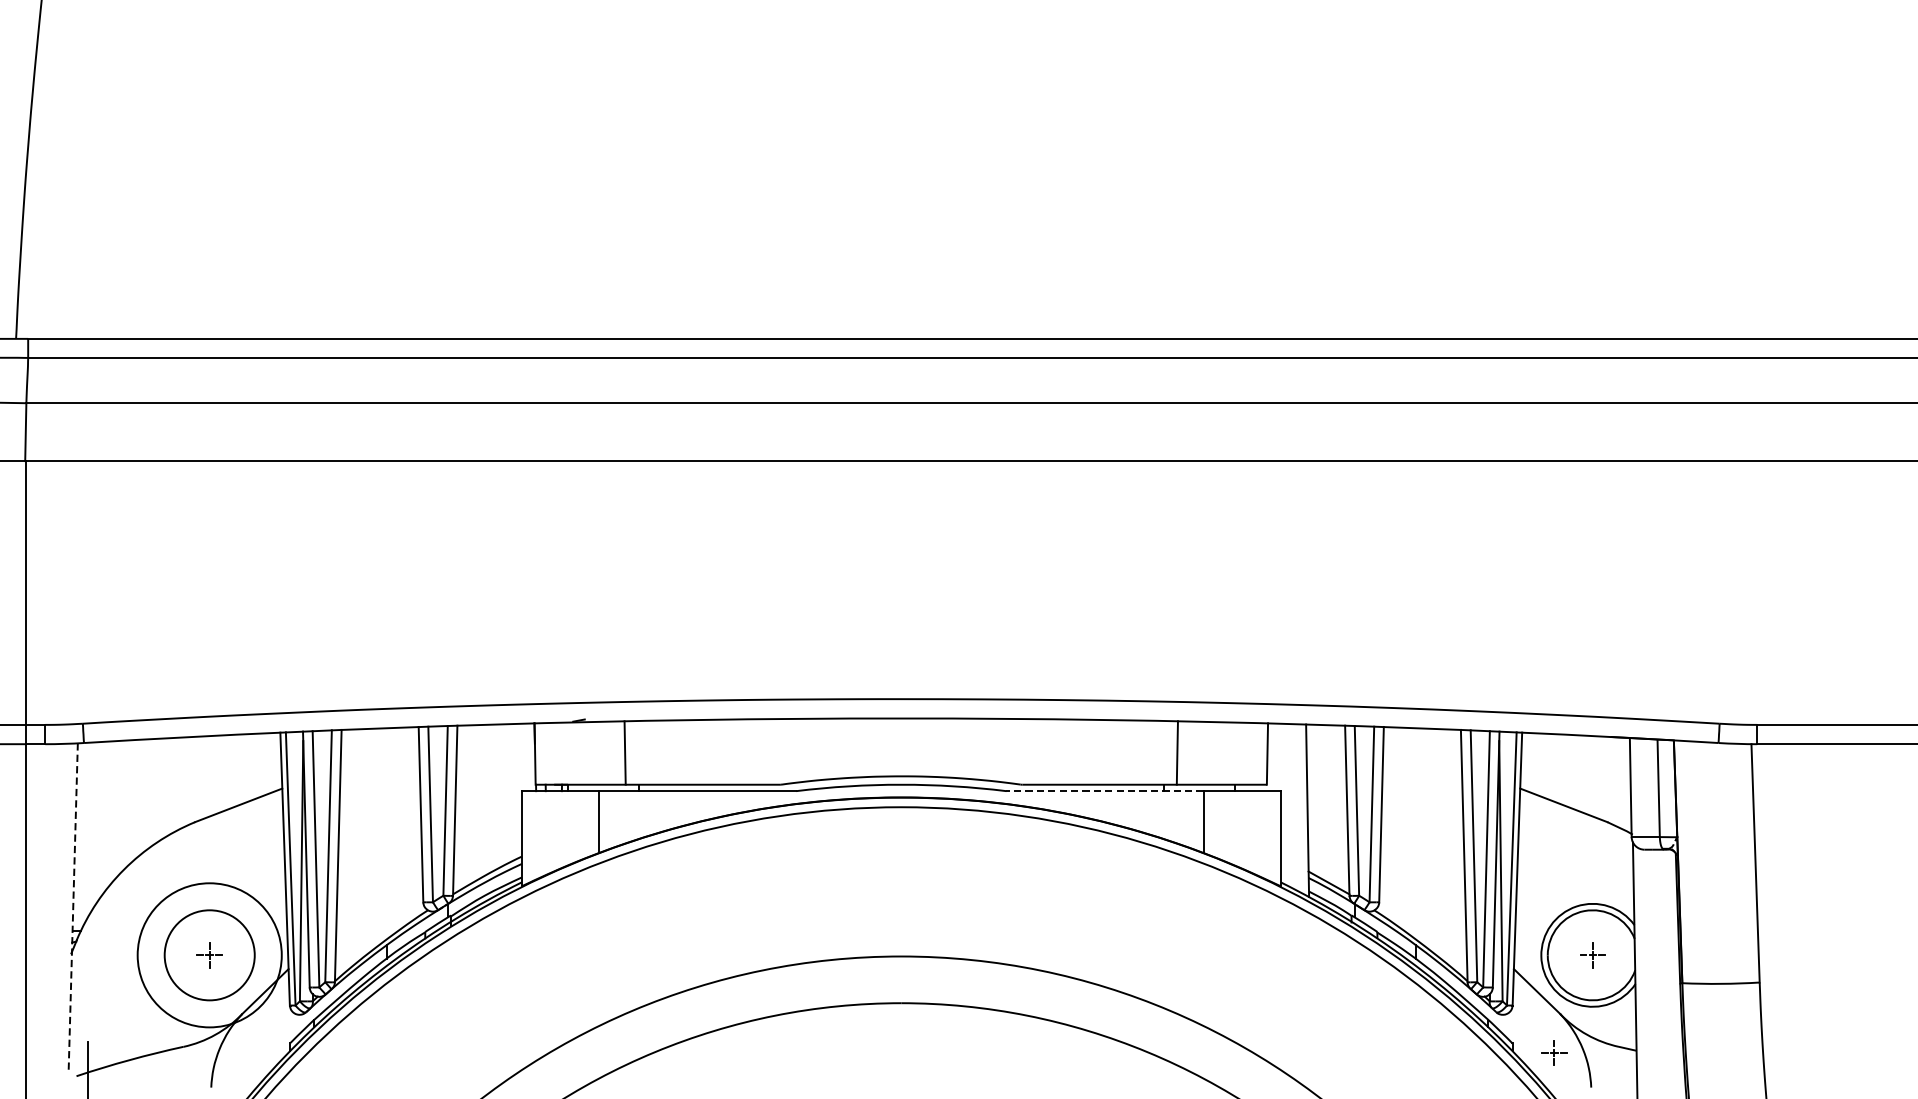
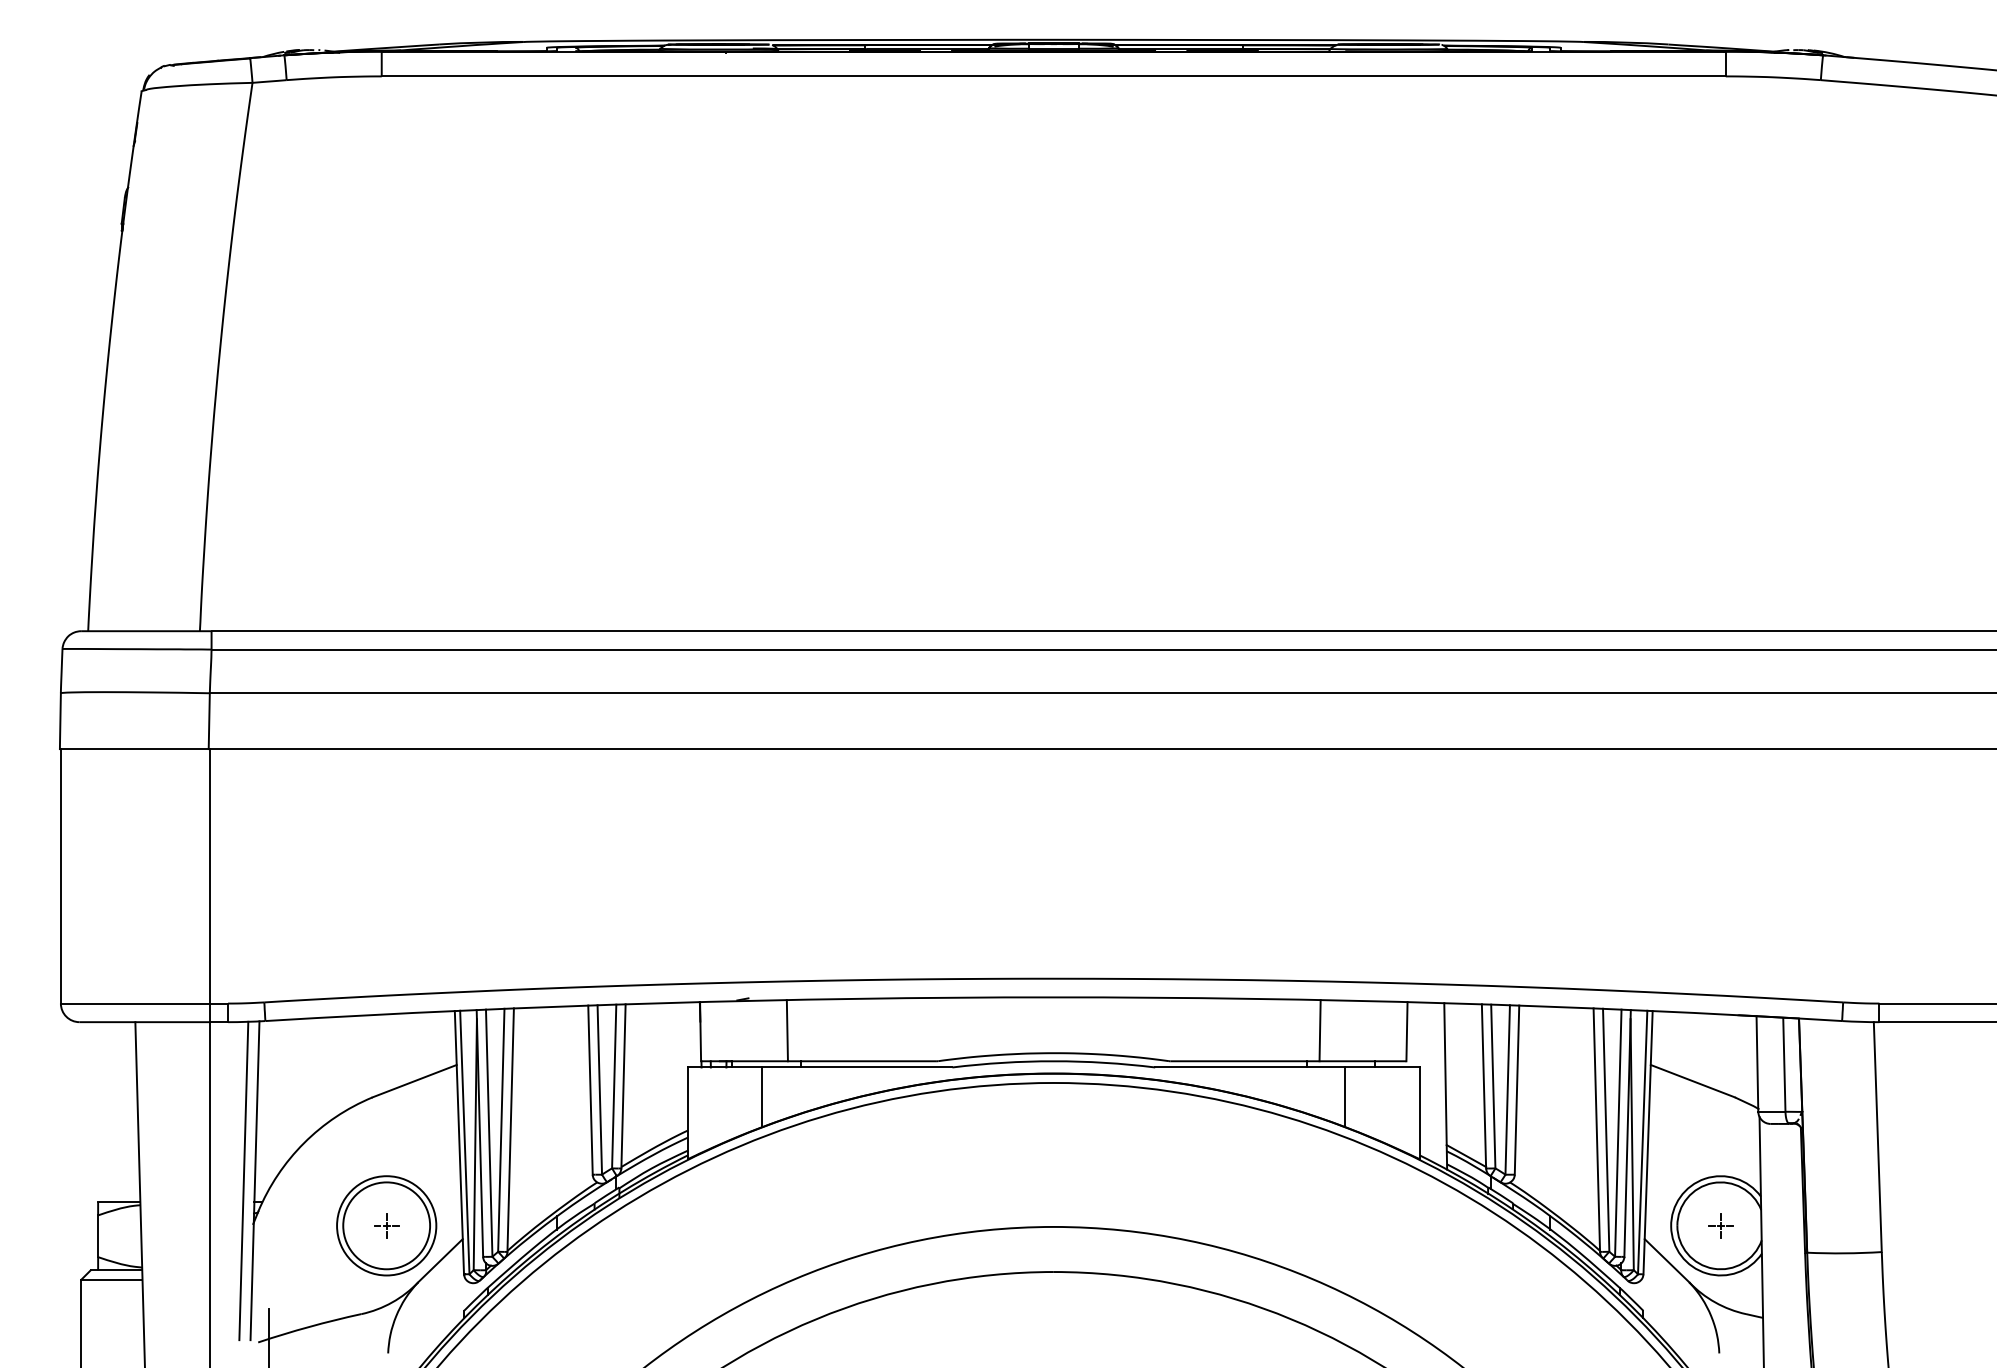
line: (1104, 791) -> (1249, 1067), dashed -> solid
line: (61, 908) -> (243, 1180), added
line: (73, 909) -> (255, 1181), dashed -> solid
circle: (209, 954) -> (386, 1225), size x0.71
part: (1554, 1052) -> (1683, 1319), removed

